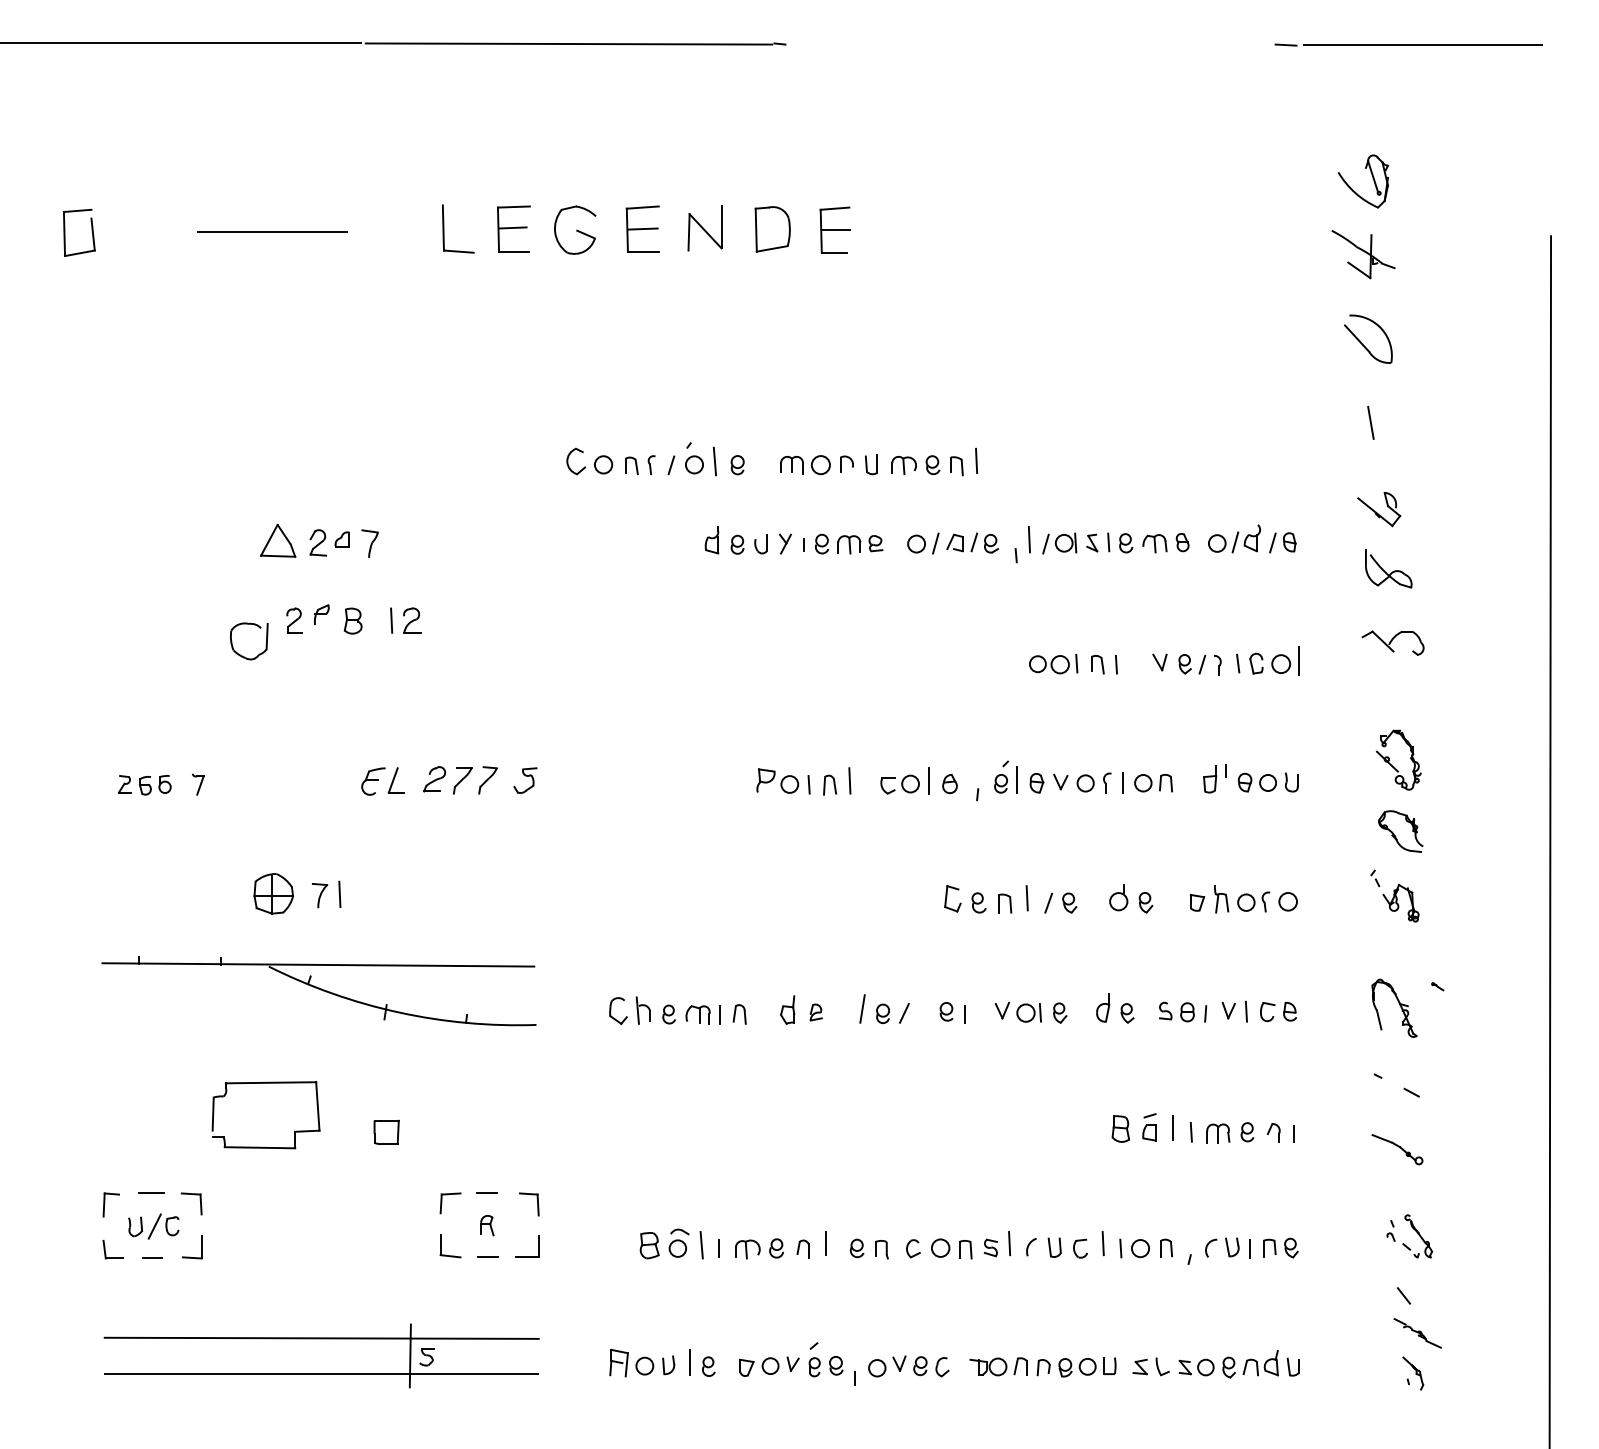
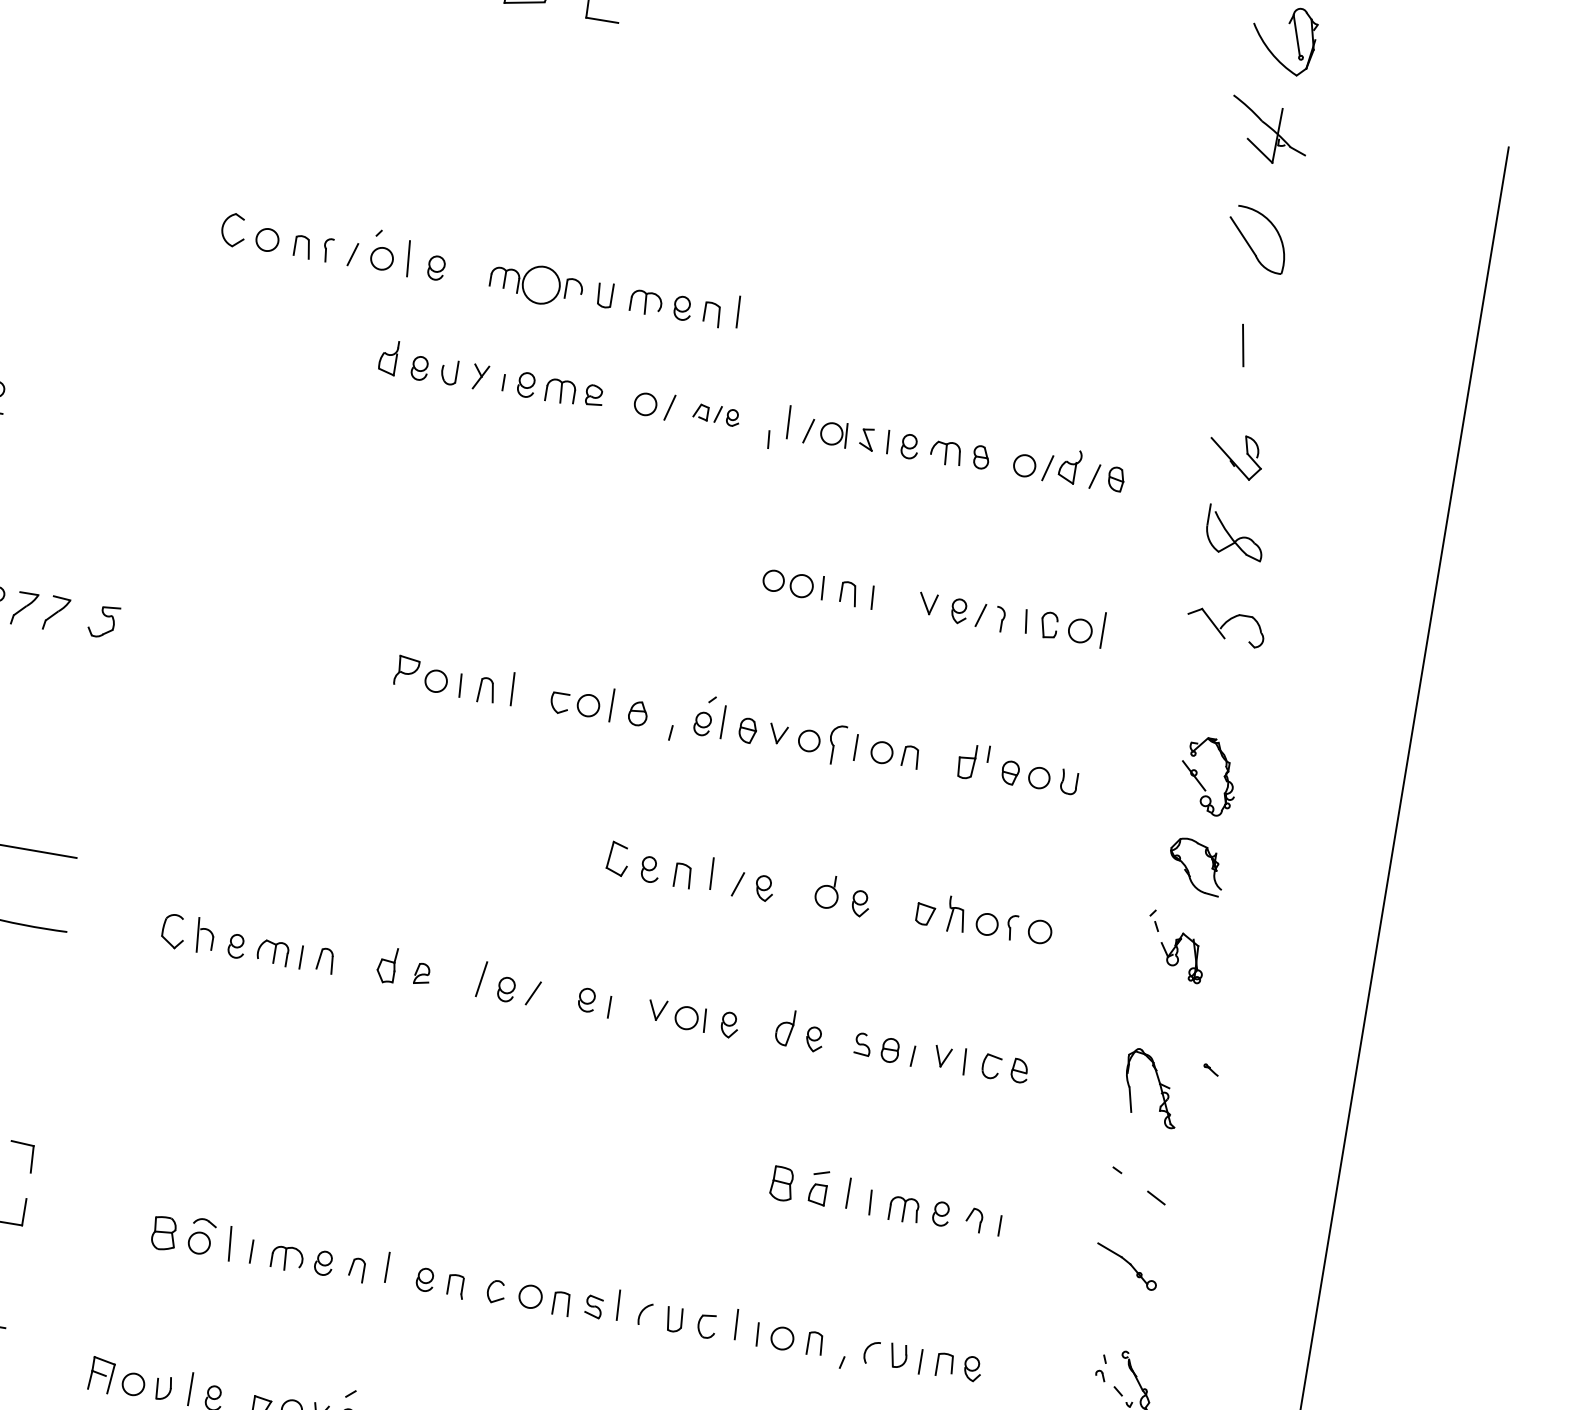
circle: (820, 465) -> (540, 285), size x1.6
part: (972, 542) -> (716, 413), size x0.7
part: (1107, 782) -> (837, 744), size x1.6

